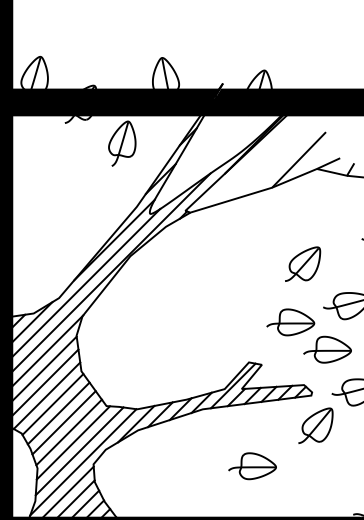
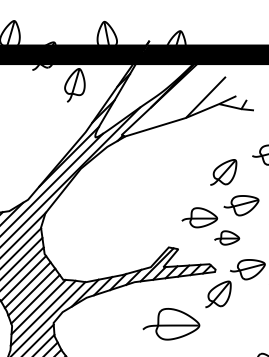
part: (303, 263) -> (224, 171), moved
part: (327, 349) -> (226, 237), size x0.7
part: (252, 466) -> (171, 324), size x1.6

